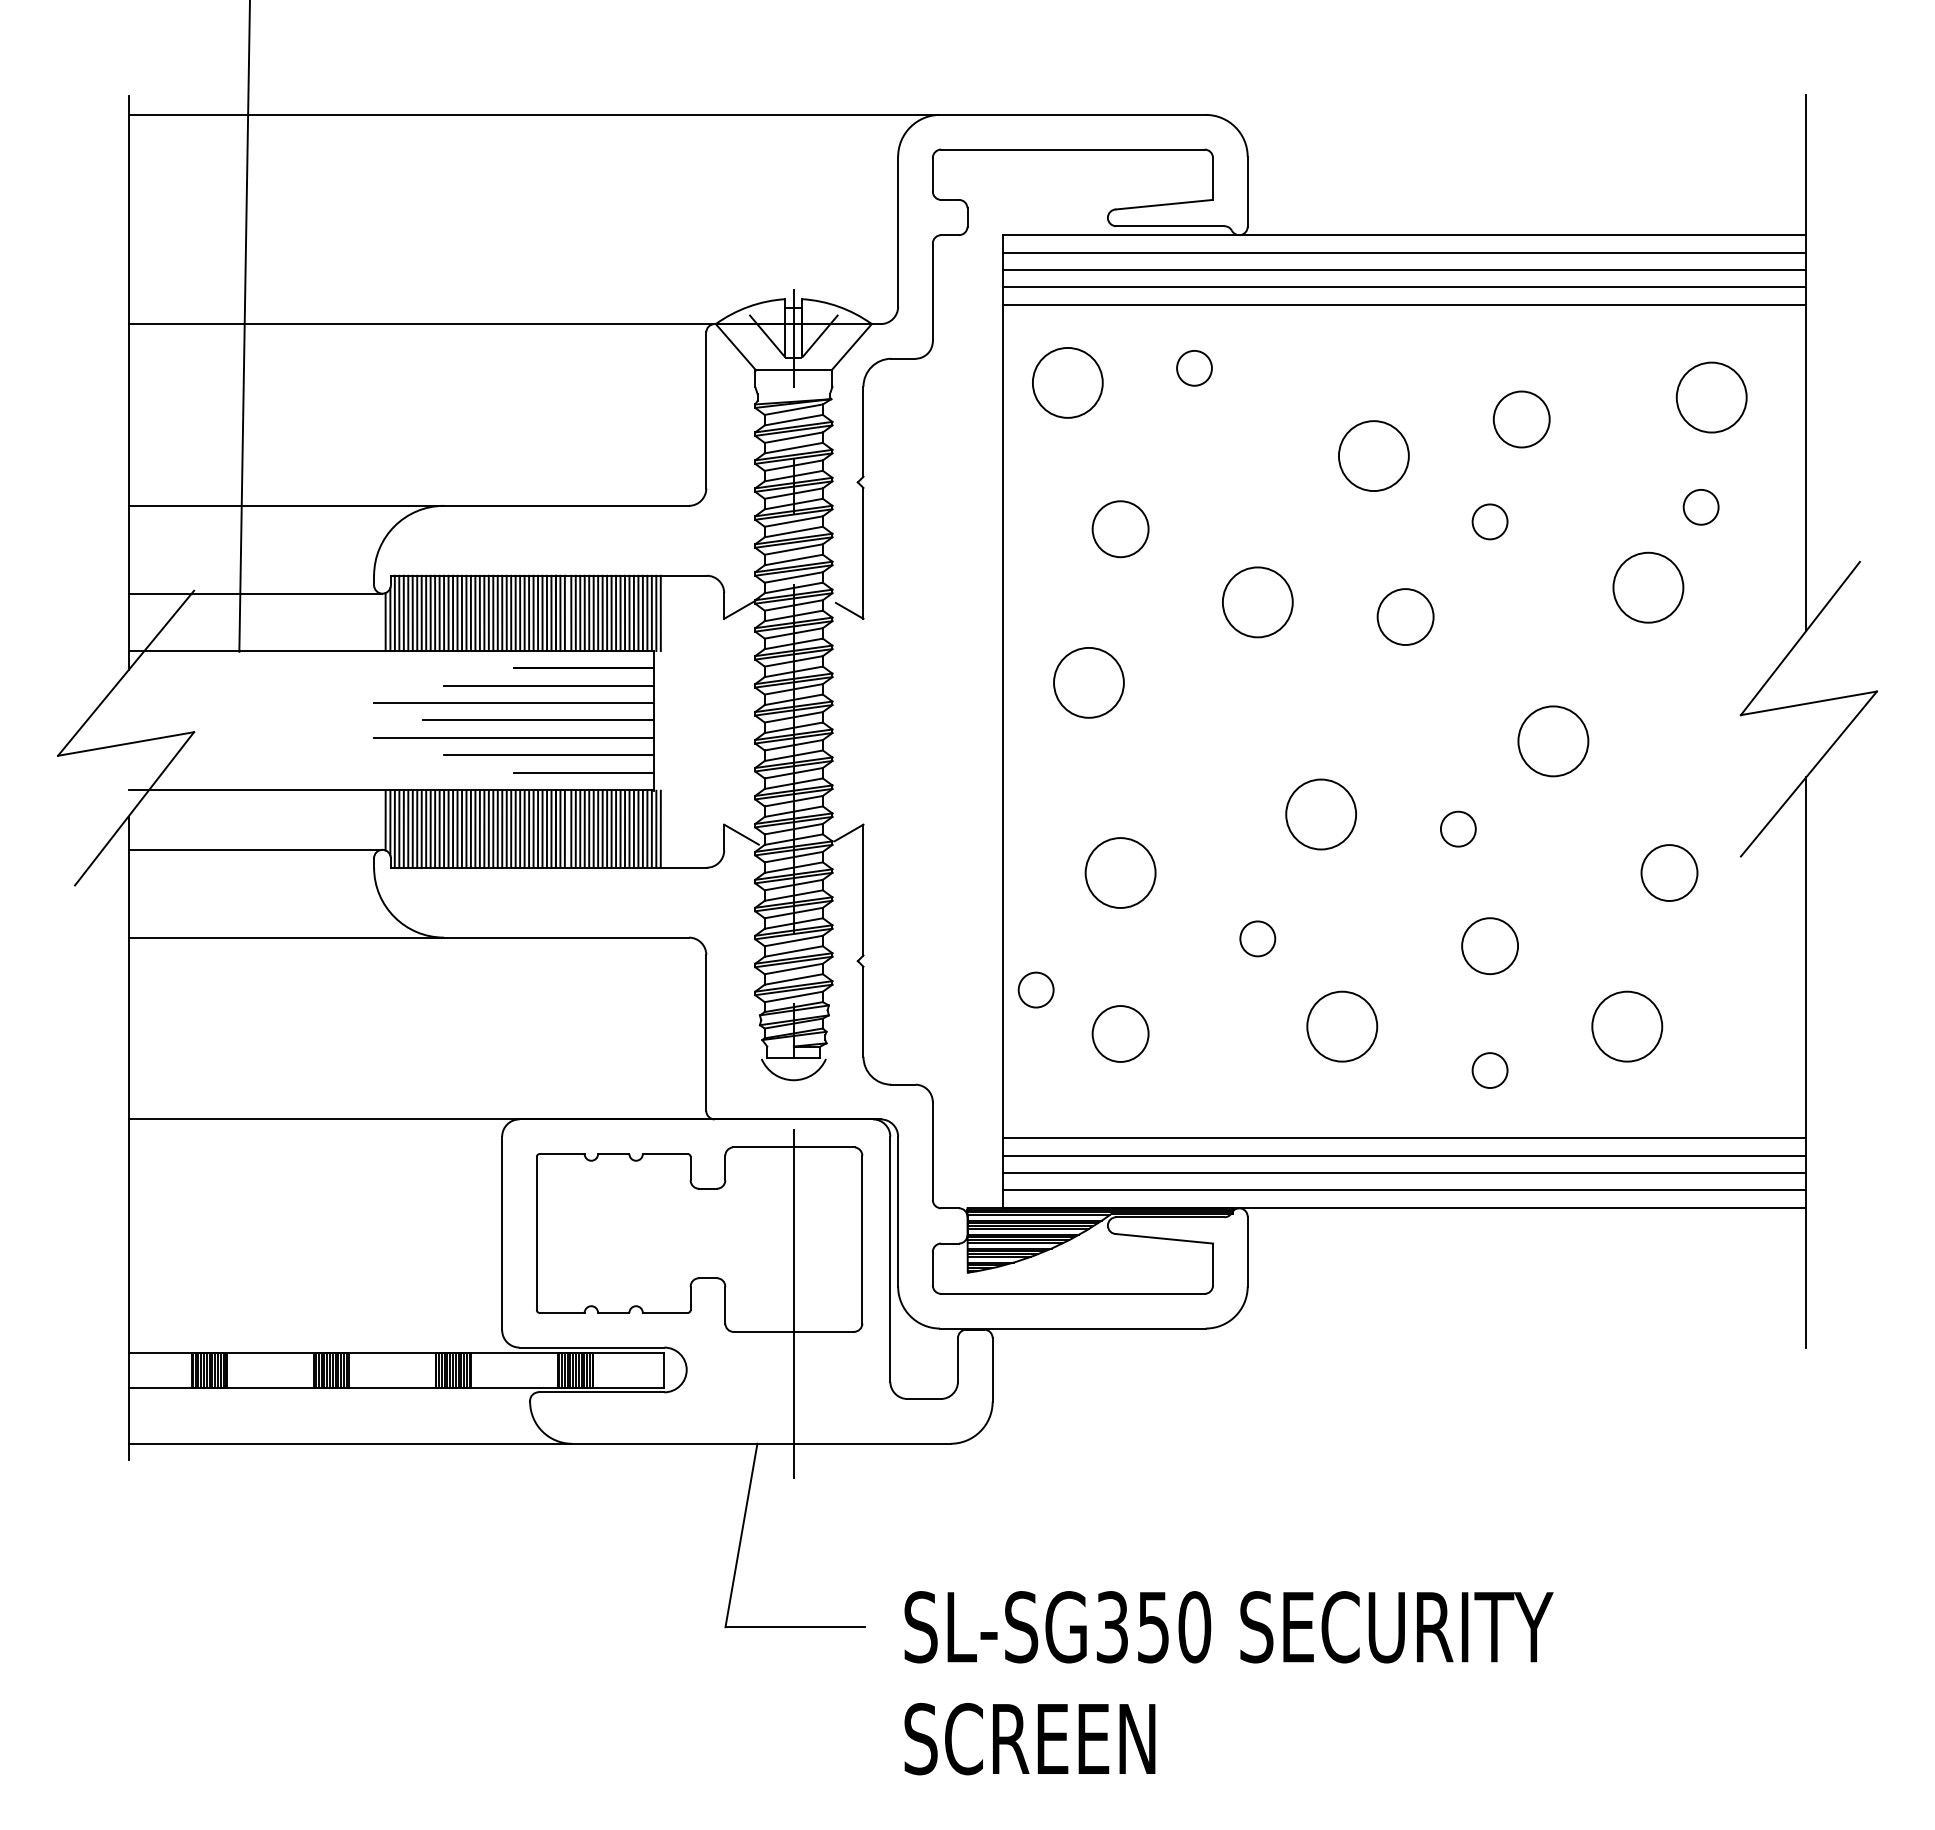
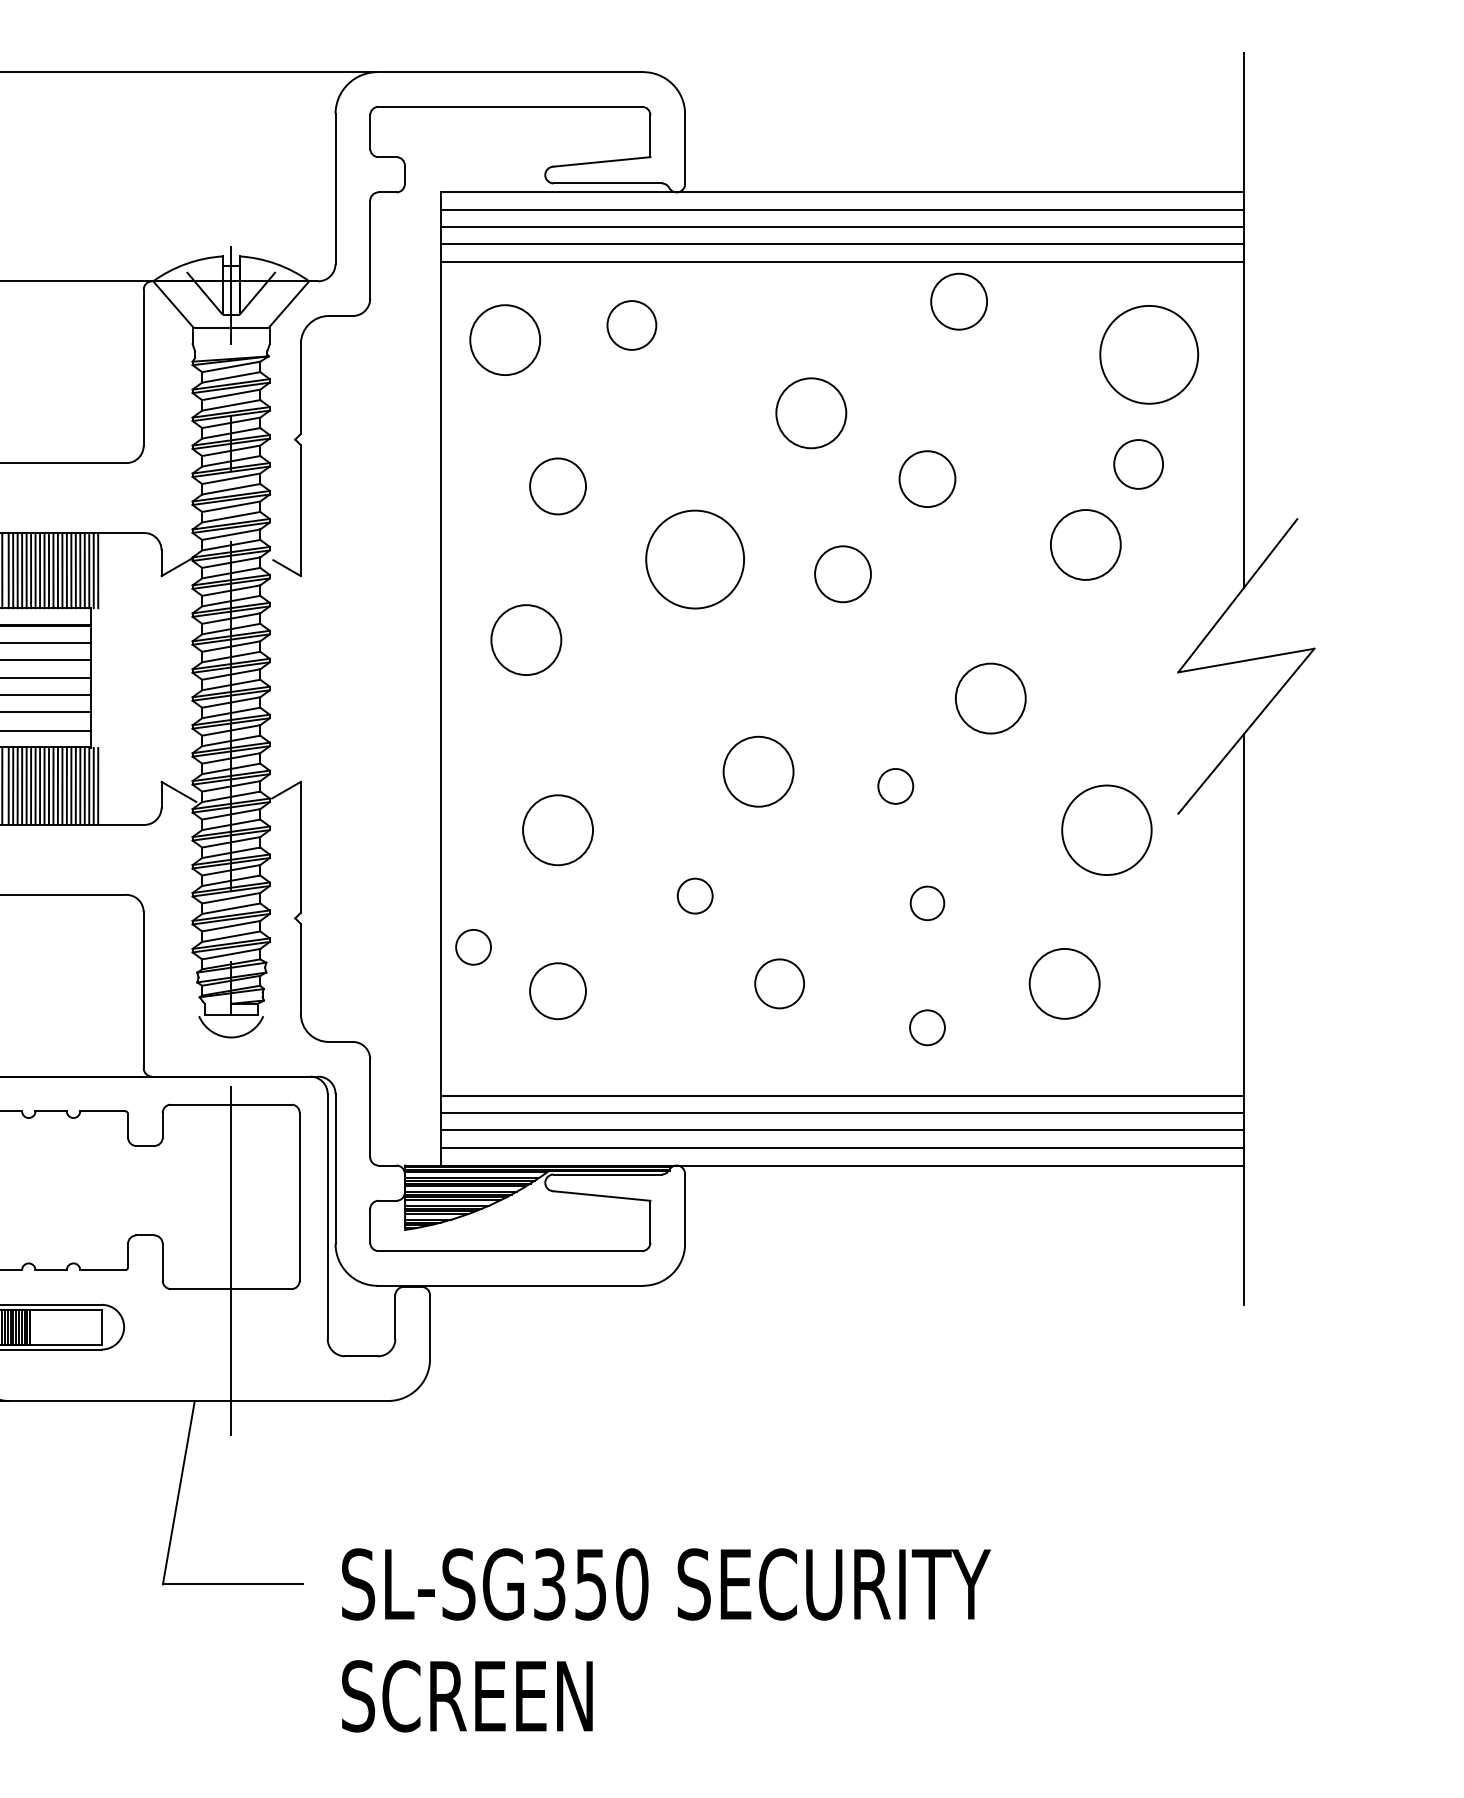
circle: (1194, 368) -> (631, 325), size x1.4
circle: (1711, 397) -> (1148, 354), size x1.4
circle: (1521, 419) -> (958, 301), moved
circle: (1700, 507) -> (1137, 464), size x1.4
circle: (1489, 521) -> (926, 478), size x1.6
circle: (1257, 602) -> (694, 559), size x1.4
circle: (1669, 872) -> (1106, 829), size x1.6
circle: (1490, 946) -> (927, 903), size x0.6
circle: (1342, 1026) -> (779, 983), size x0.7

